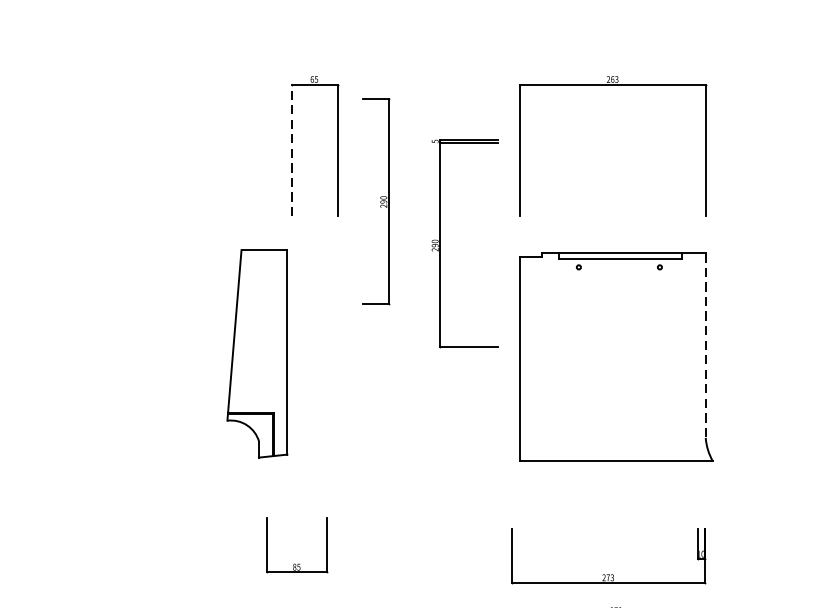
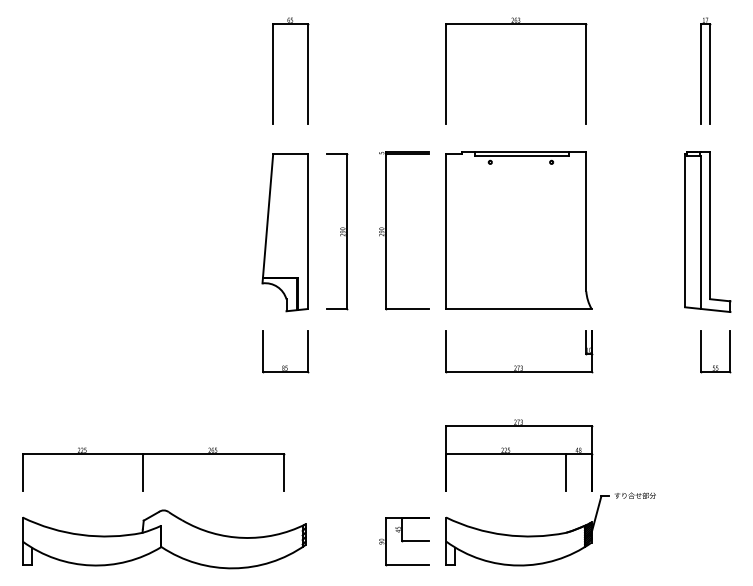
line: (292, 149) -> (273, 73), dashed -> solid
part: (376, 201) -> (337, 231), moved
part: (441, 243) -> (386, 230), moved
line: (706, 345) -> (586, 221), dashed -> solid
part: (256, 353) -> (284, 232), moved
part: (297, 563) -> (285, 365), moved
part: (609, 574) -> (519, 365), moved

